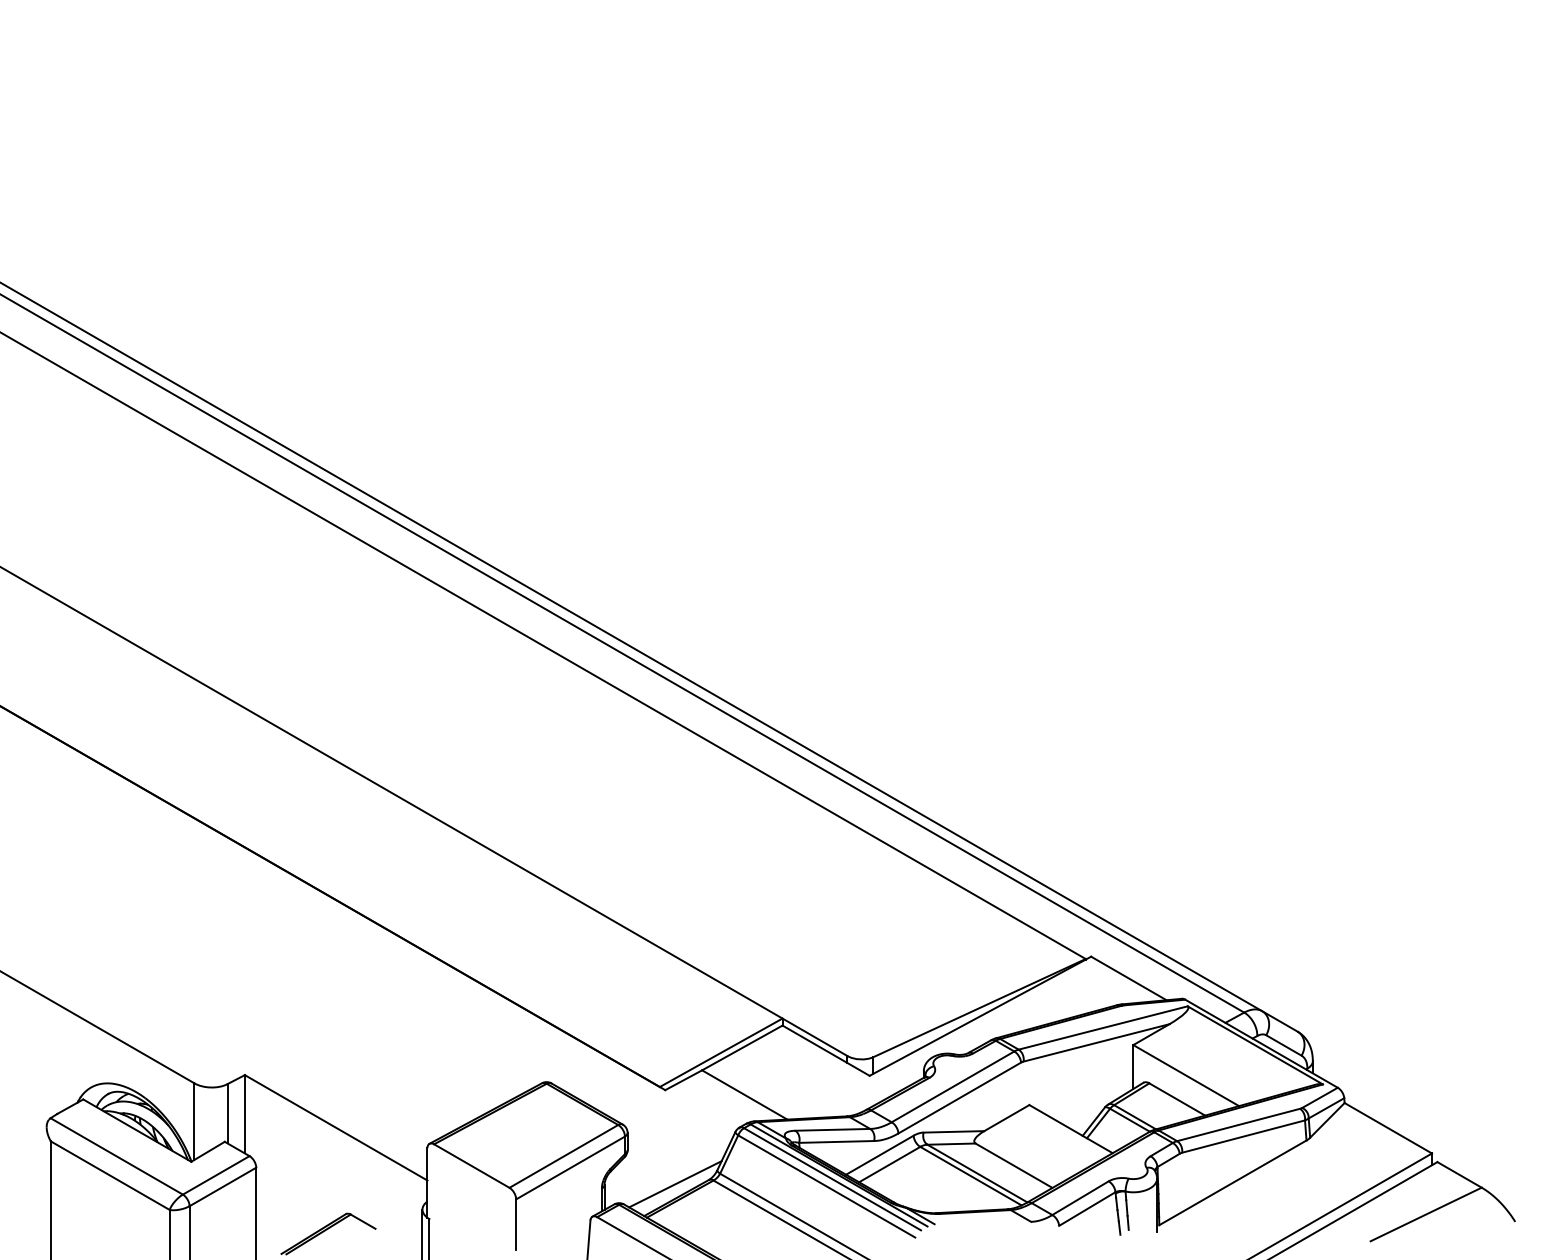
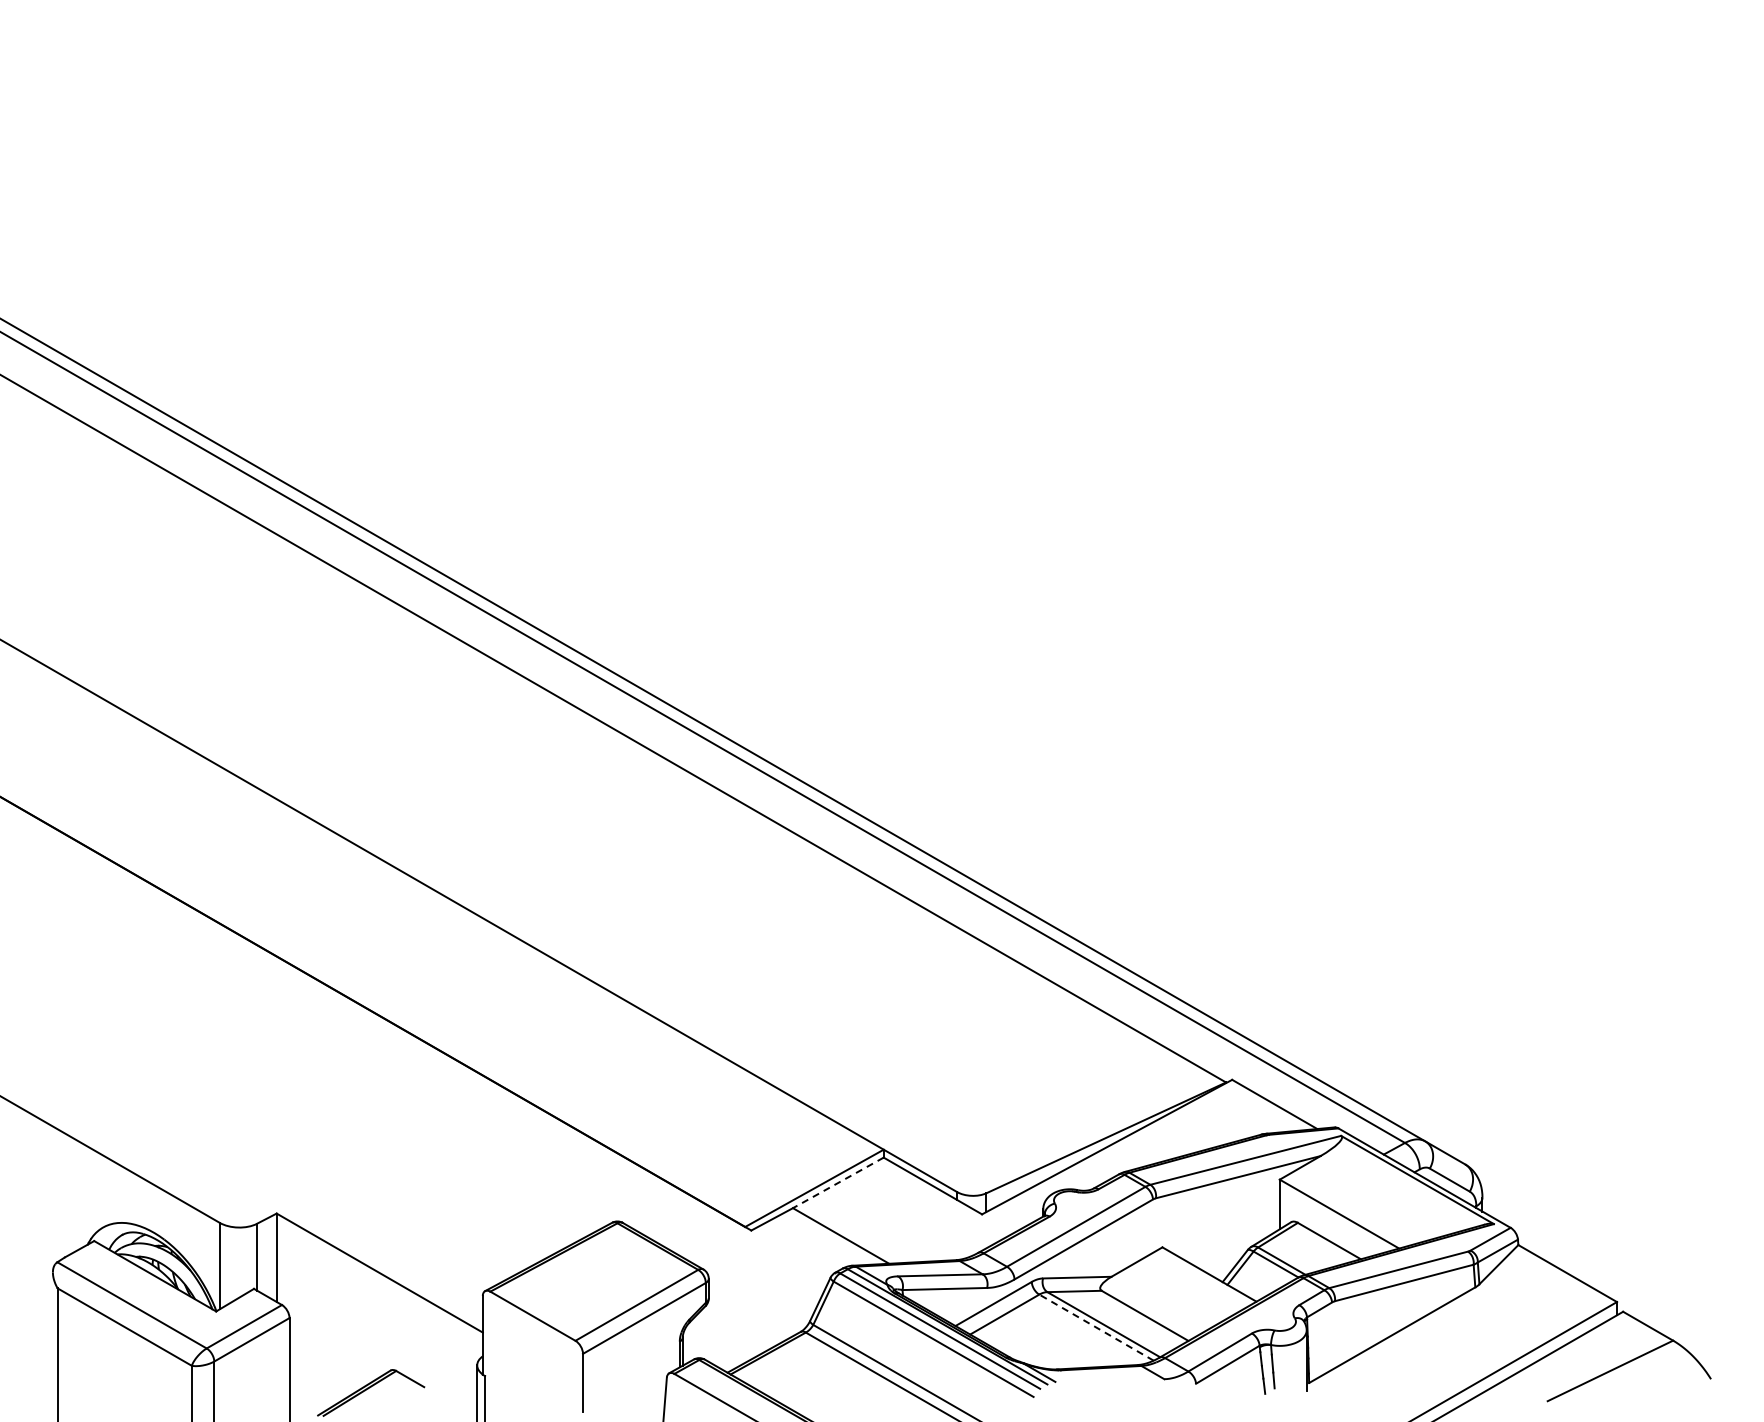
line: (742, 1047) -> (838, 1182), solid -> dashed
line: (970, 1176) -> (1096, 1327), solid -> dashed
line: (675, 1184) -> (762, 1336), removed

